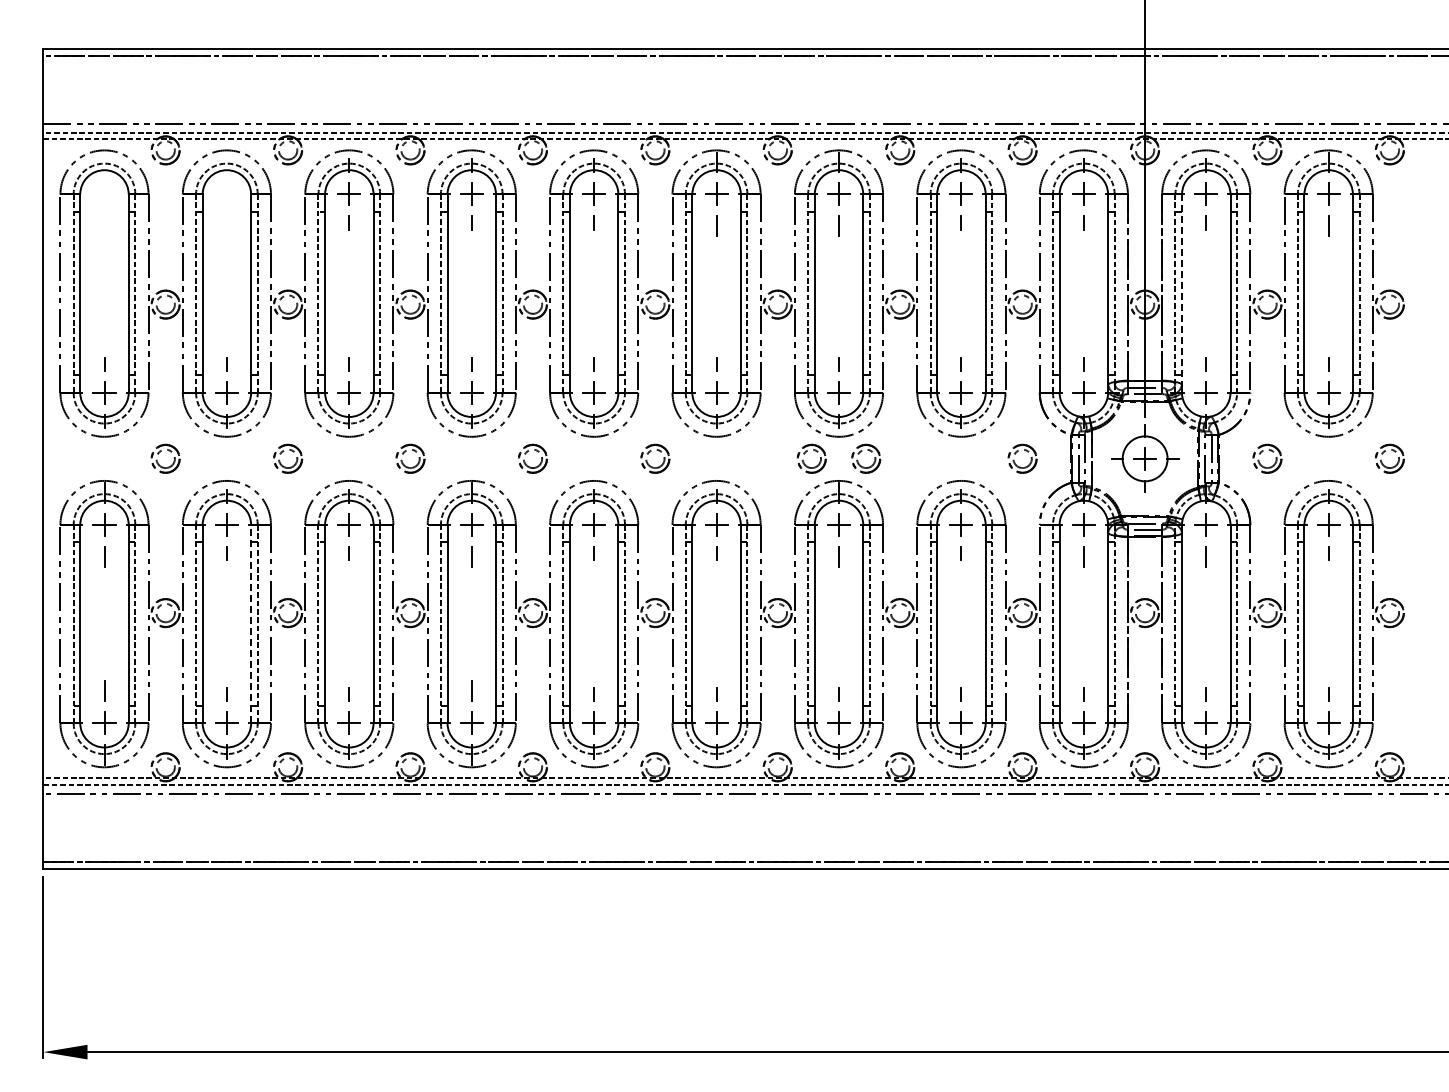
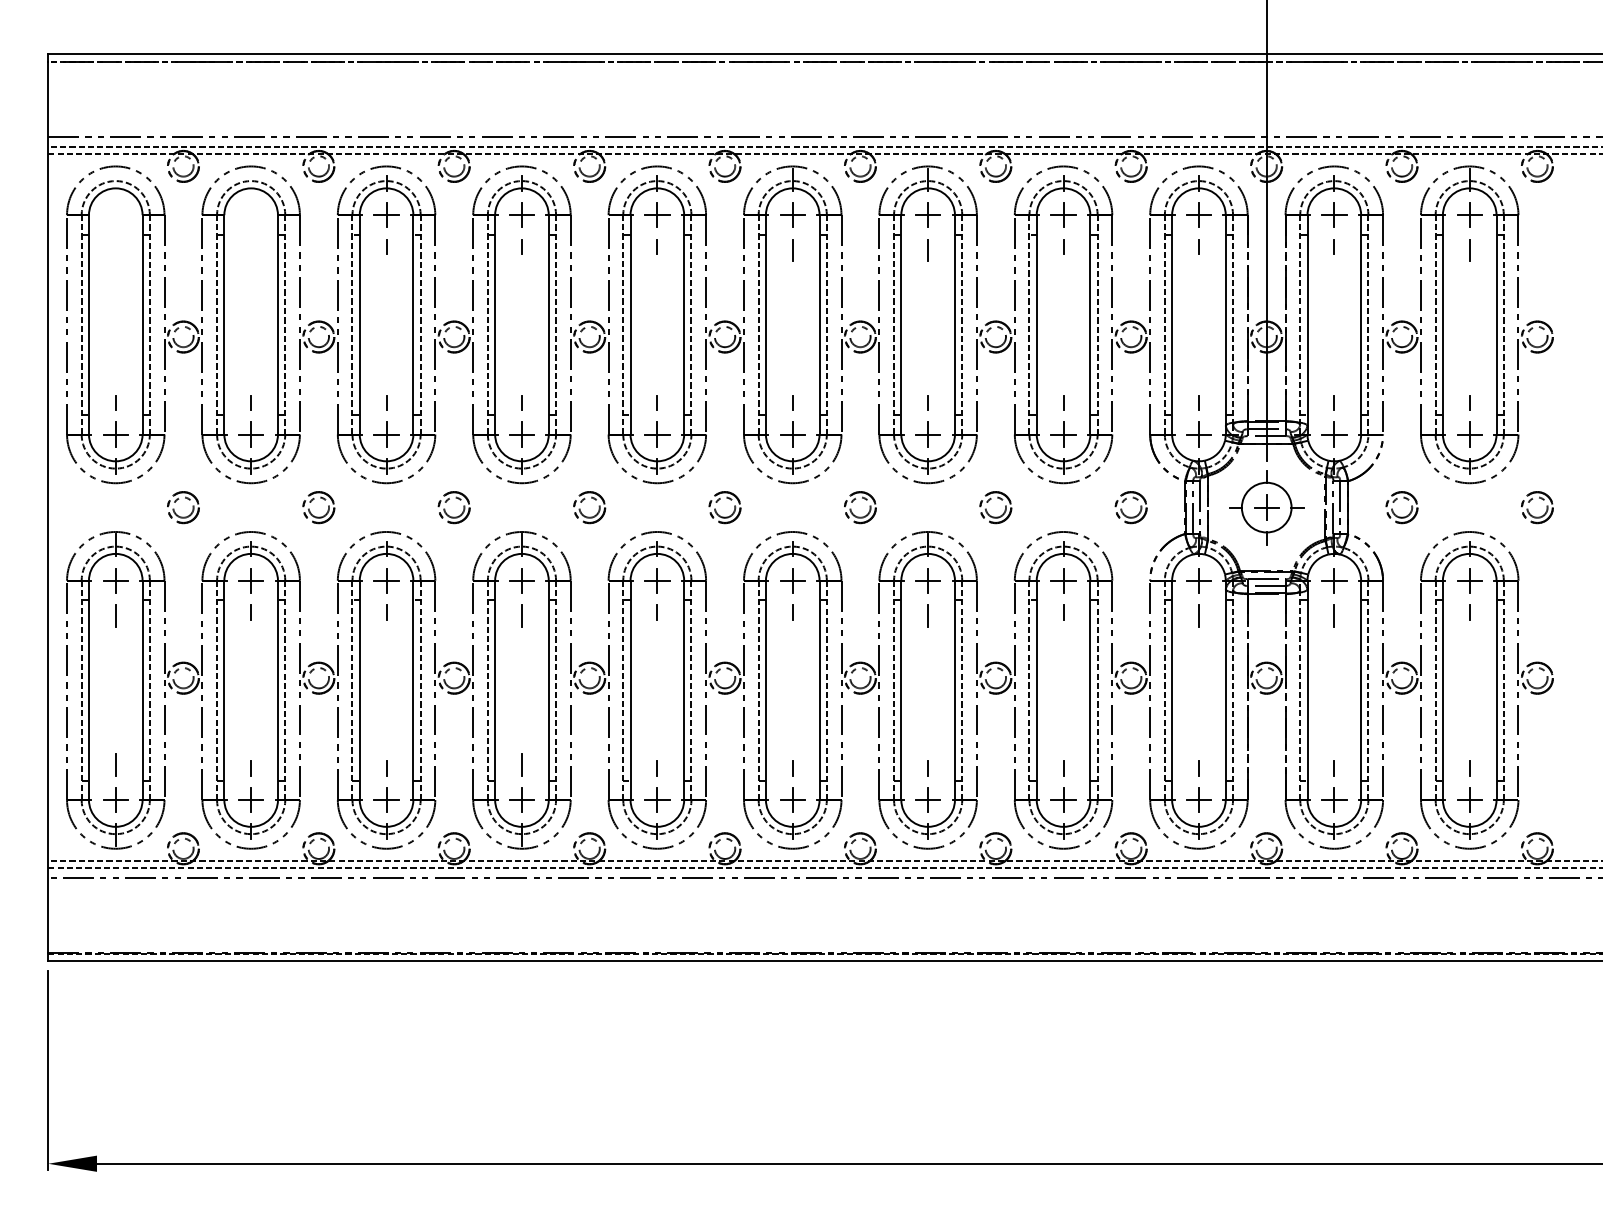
line: (1182, 290) -> (1308, 321), dashed -> solid
part: (869, 451) -> (999, 499), moved
part: (806, 452) -> (854, 500), moved
line: (251, 623) -> (278, 689), dashed -> solid

